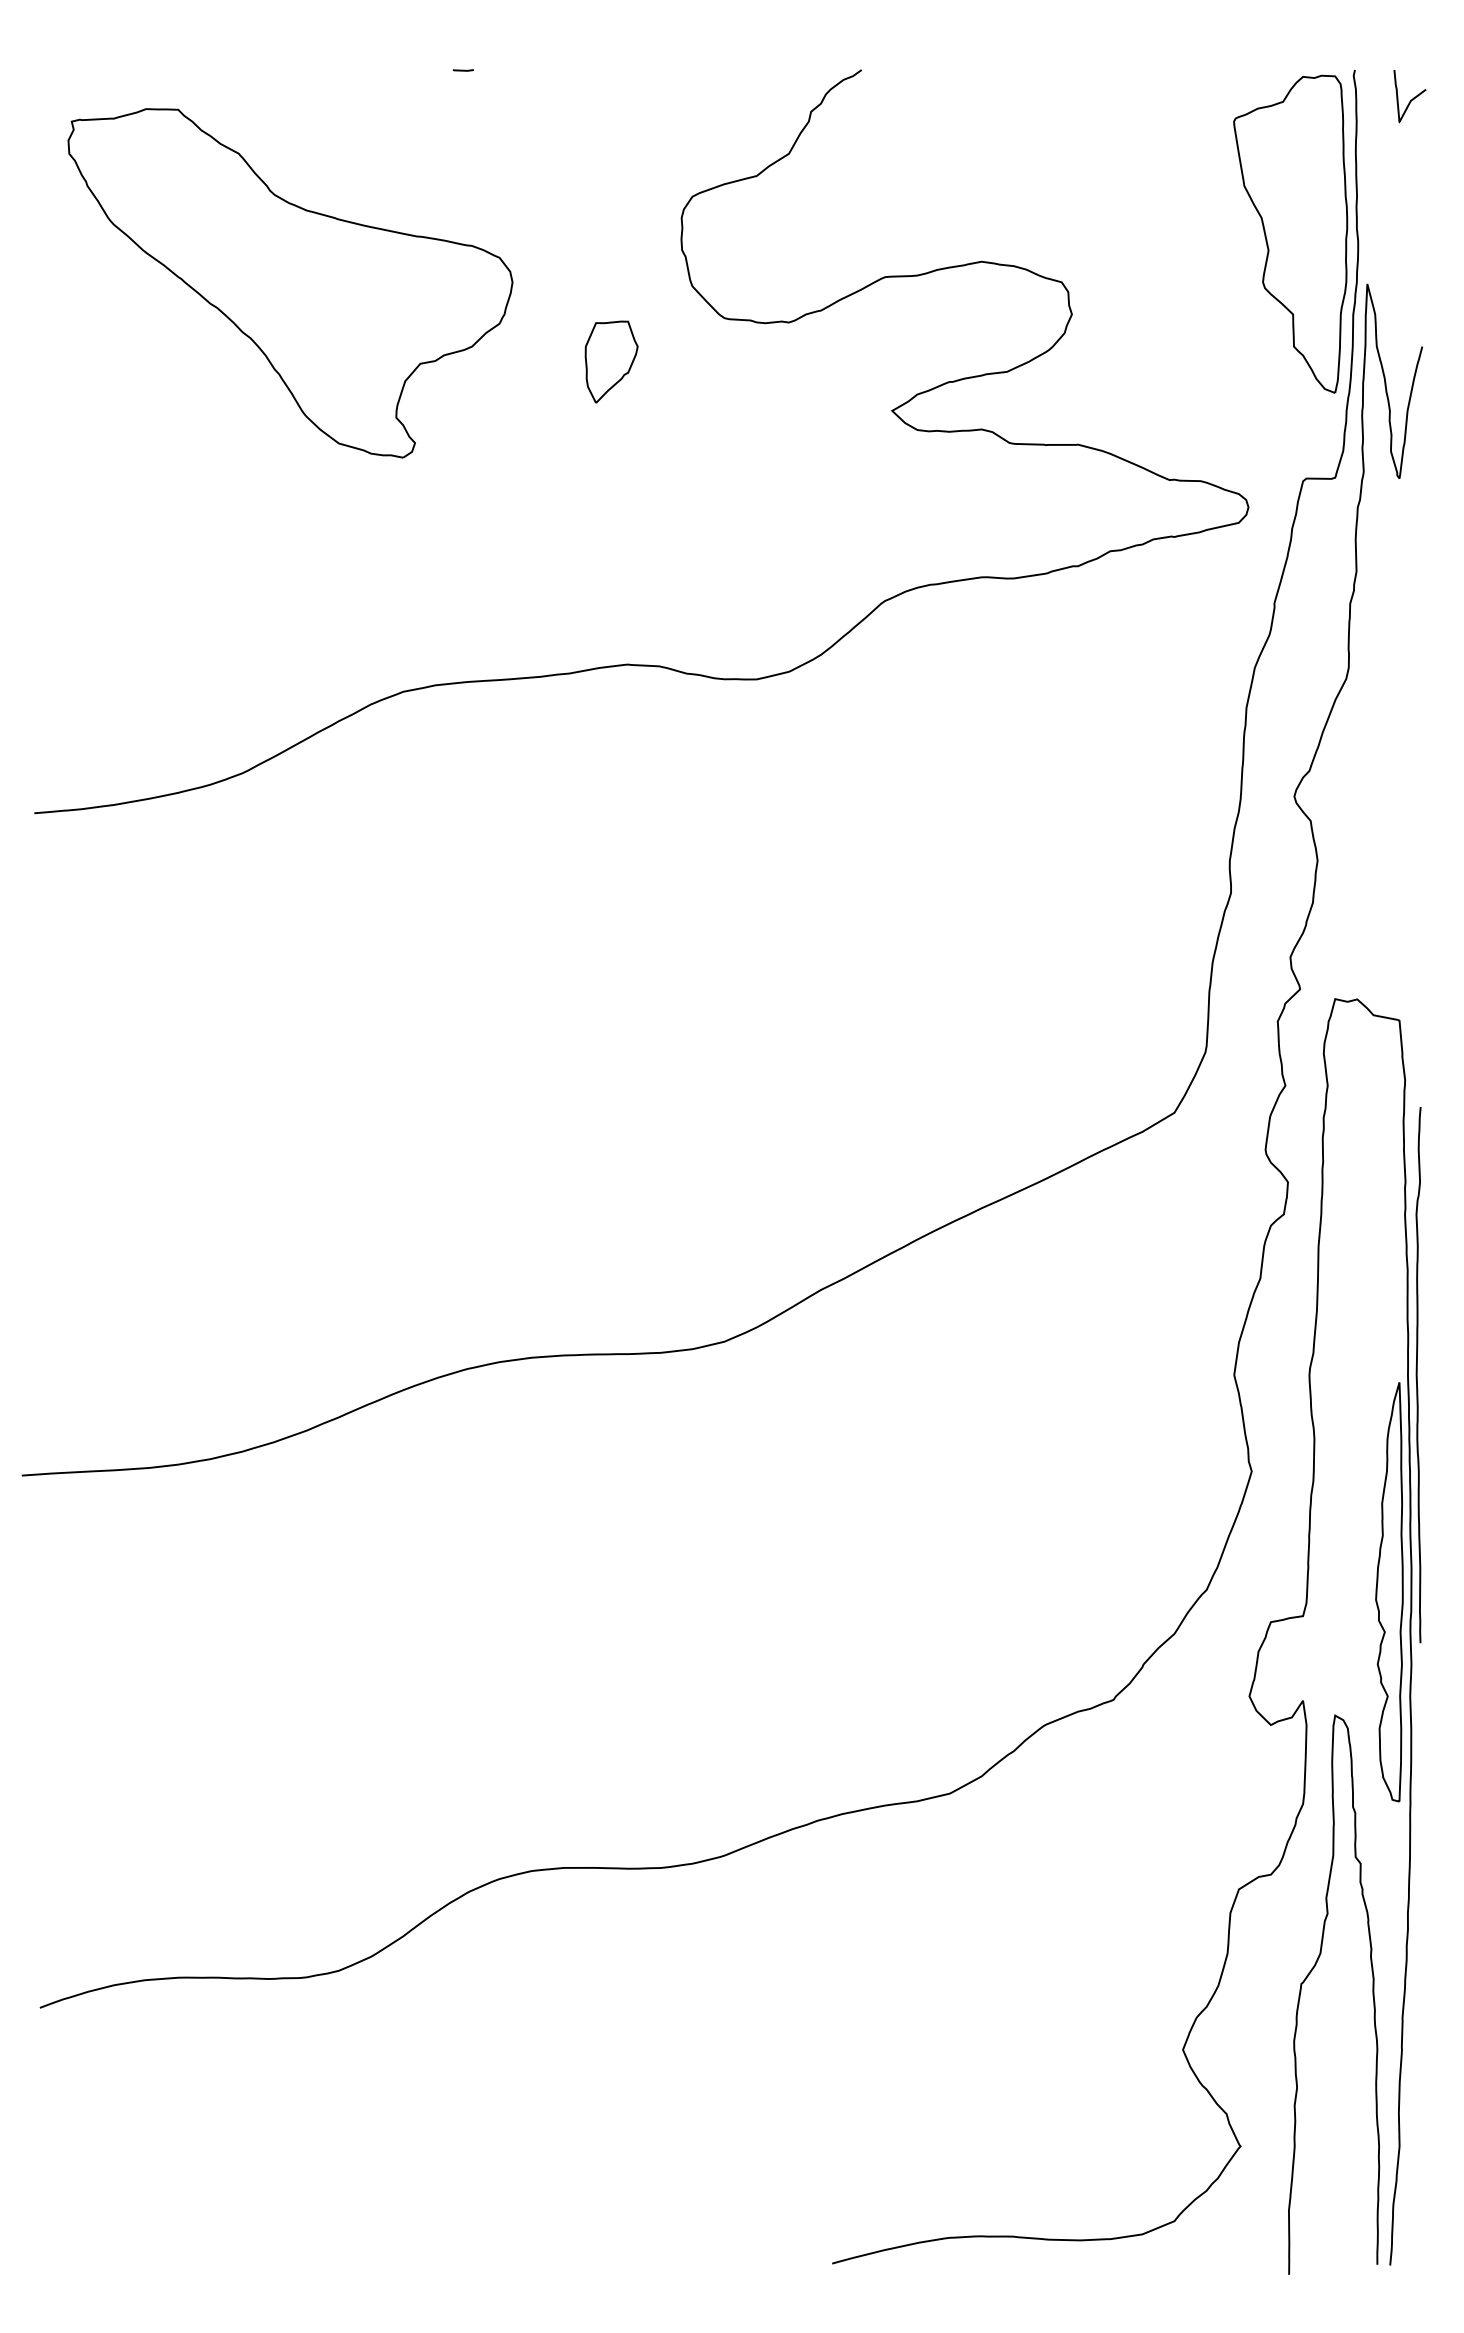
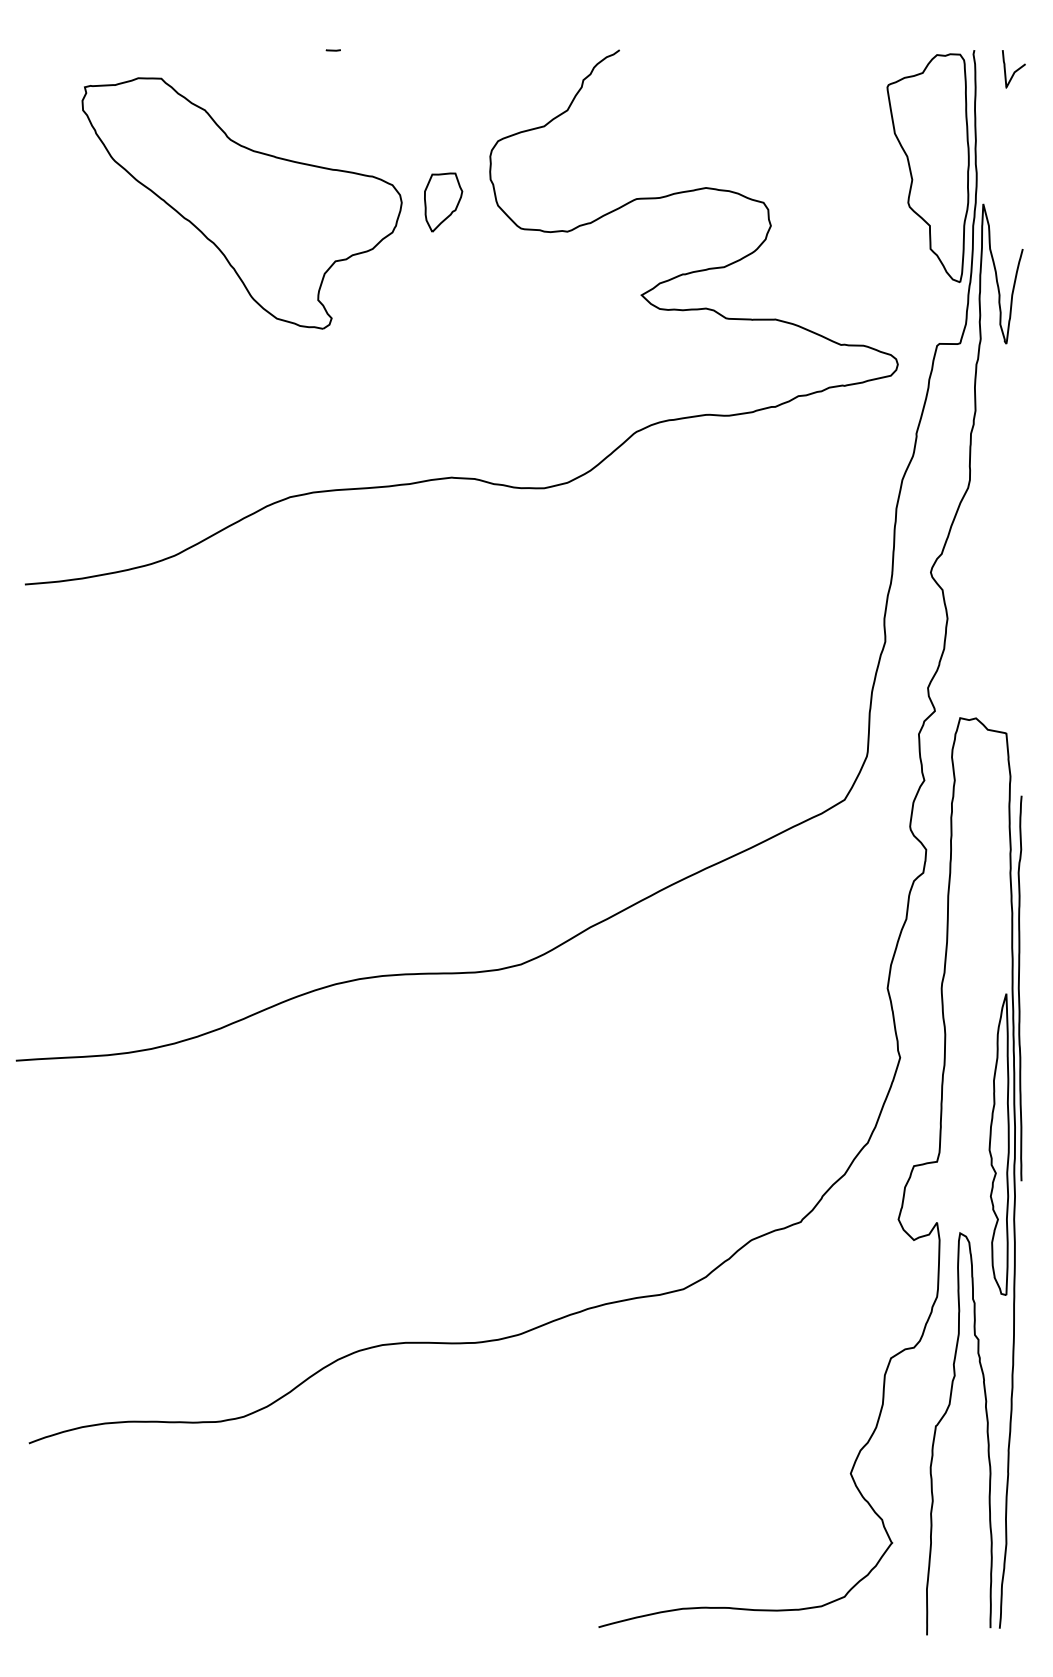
part: (290, 283) -> (242, 203), moved
part: (611, 361) -> (443, 202), moved

